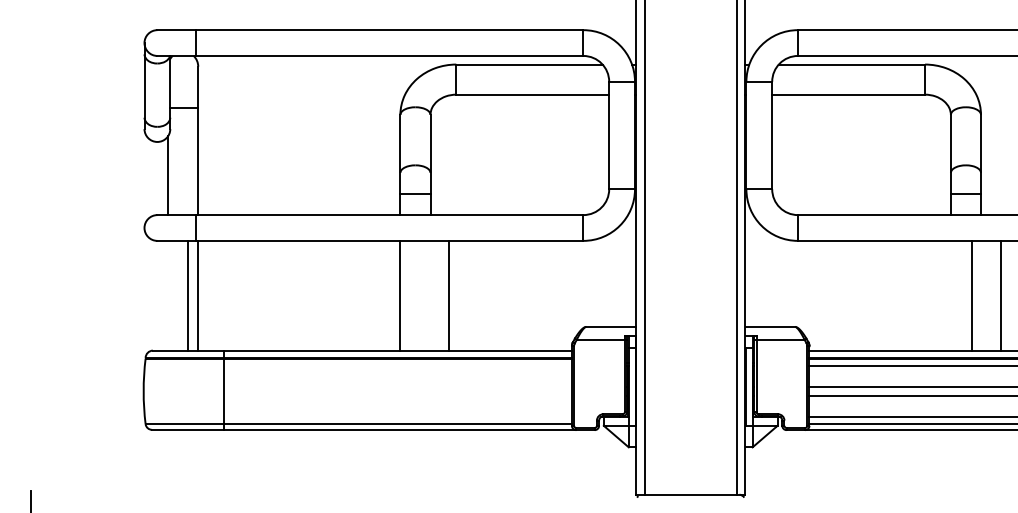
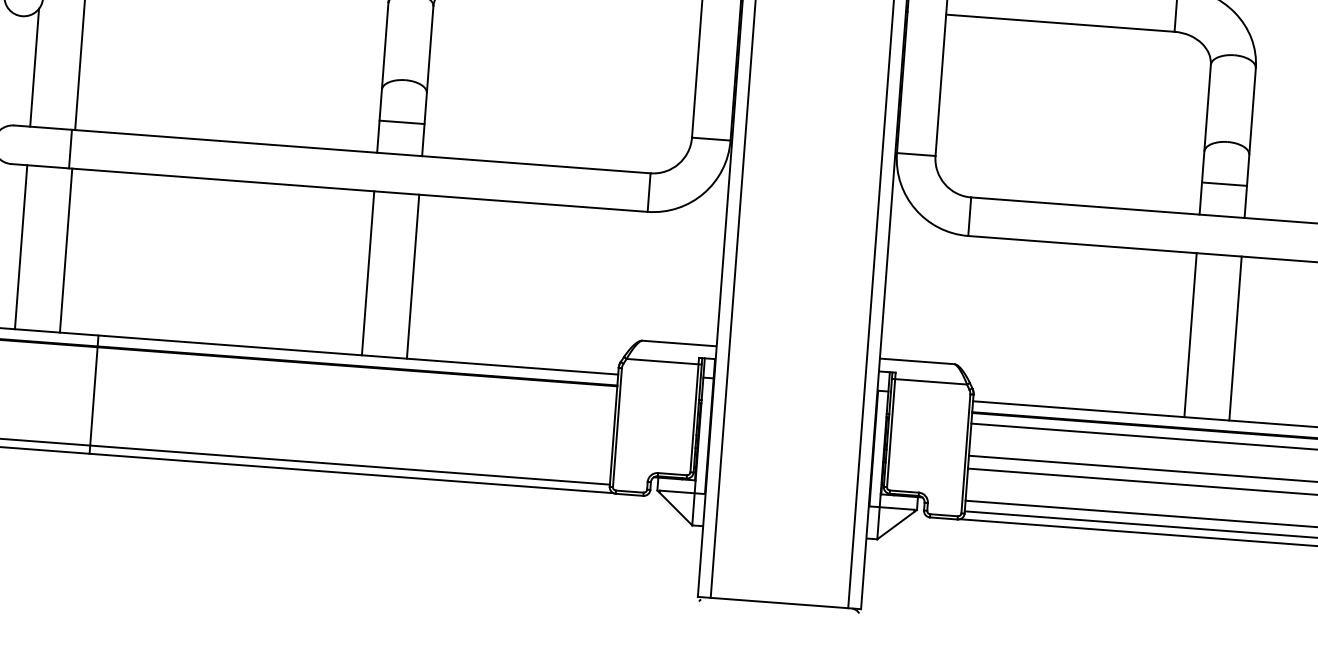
line: (188, 295) -> (21, 246), moved
line: (448, 295) -> (413, 276), moved
line: (971, 295) -> (1189, 334), moved
line: (1001, 295) -> (1236, 338), moved

